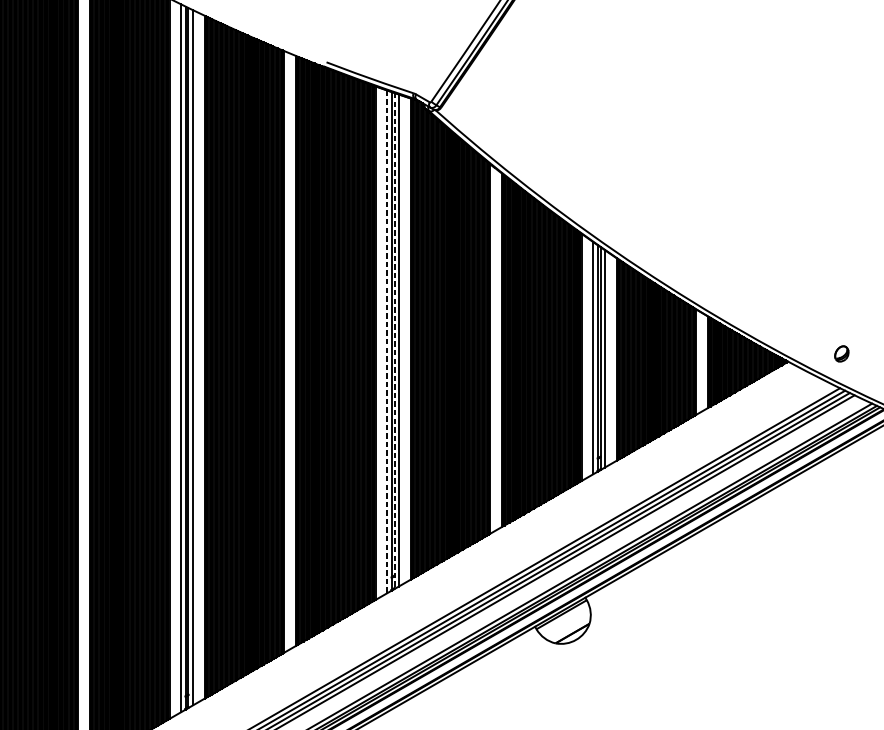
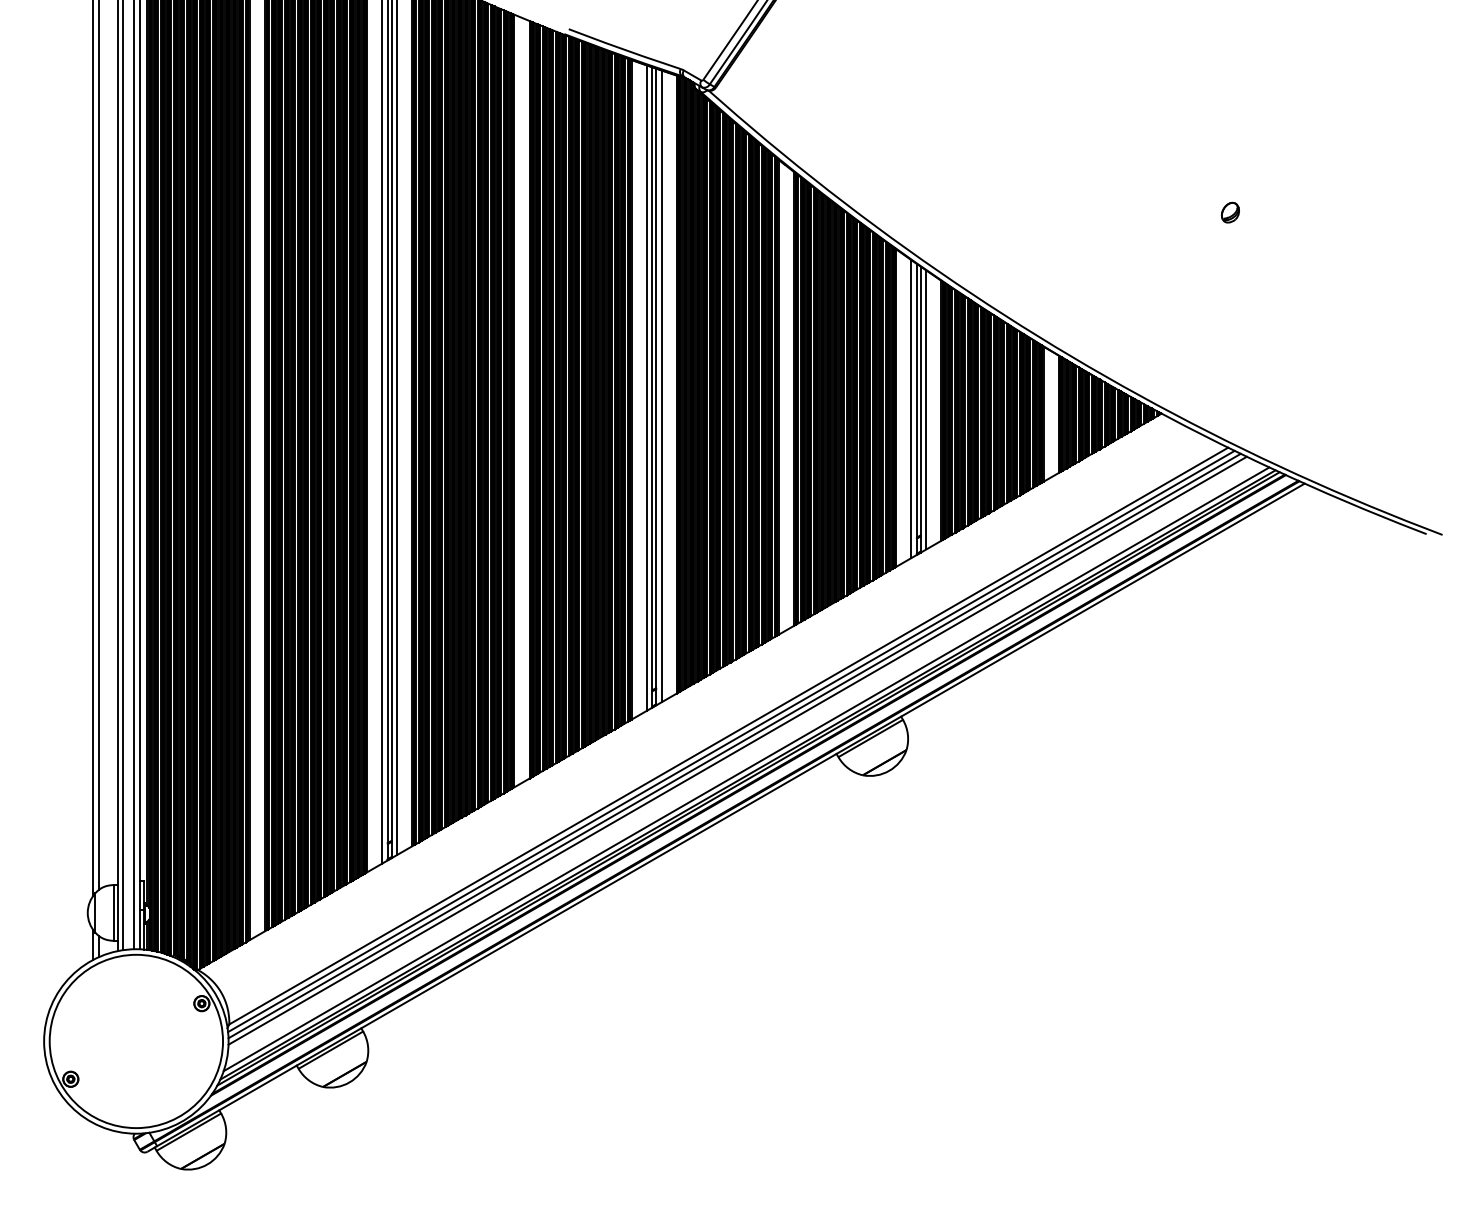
line: (394, 341) -> (656, 387), dashed -> solid
line: (387, 342) -> (646, 388), dashed -> solid
part: (841, 353) -> (1229, 212), moved

